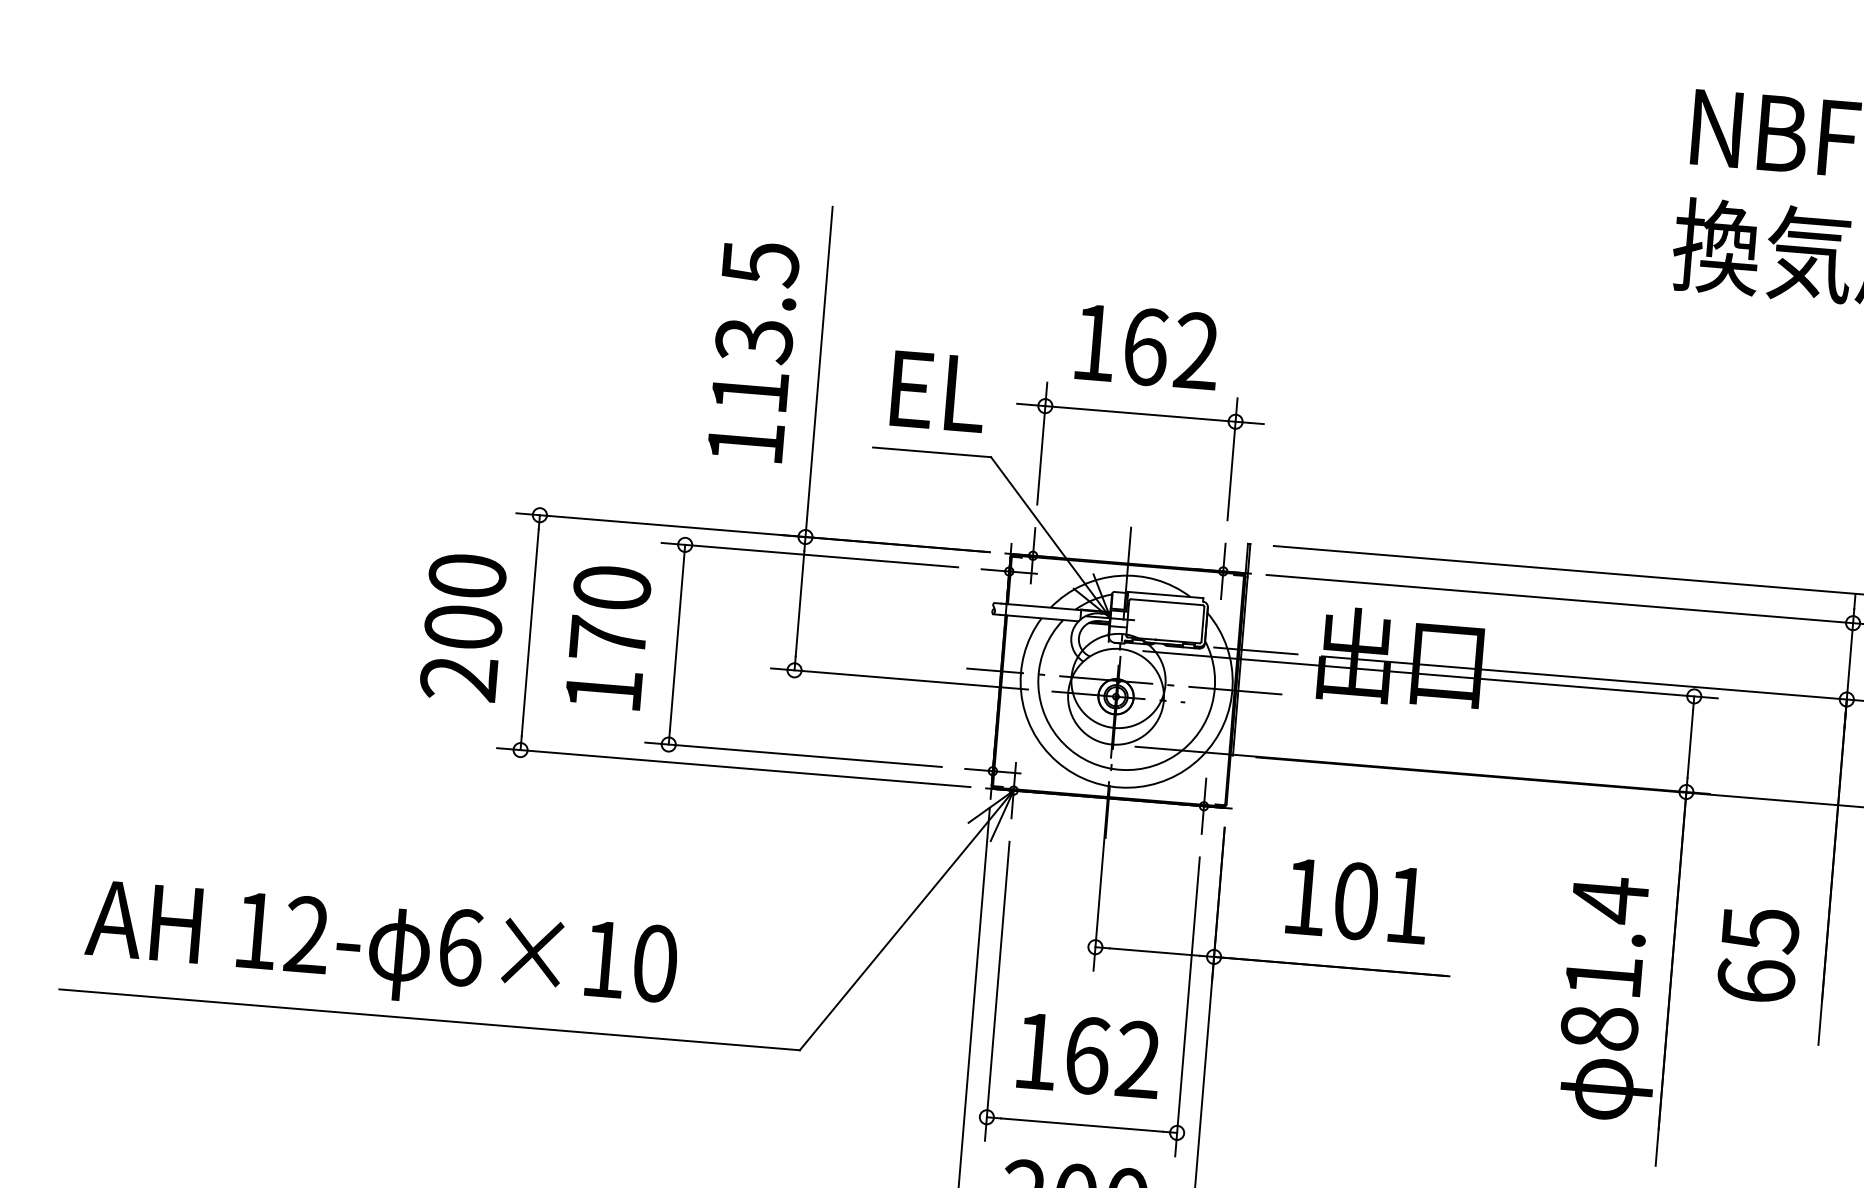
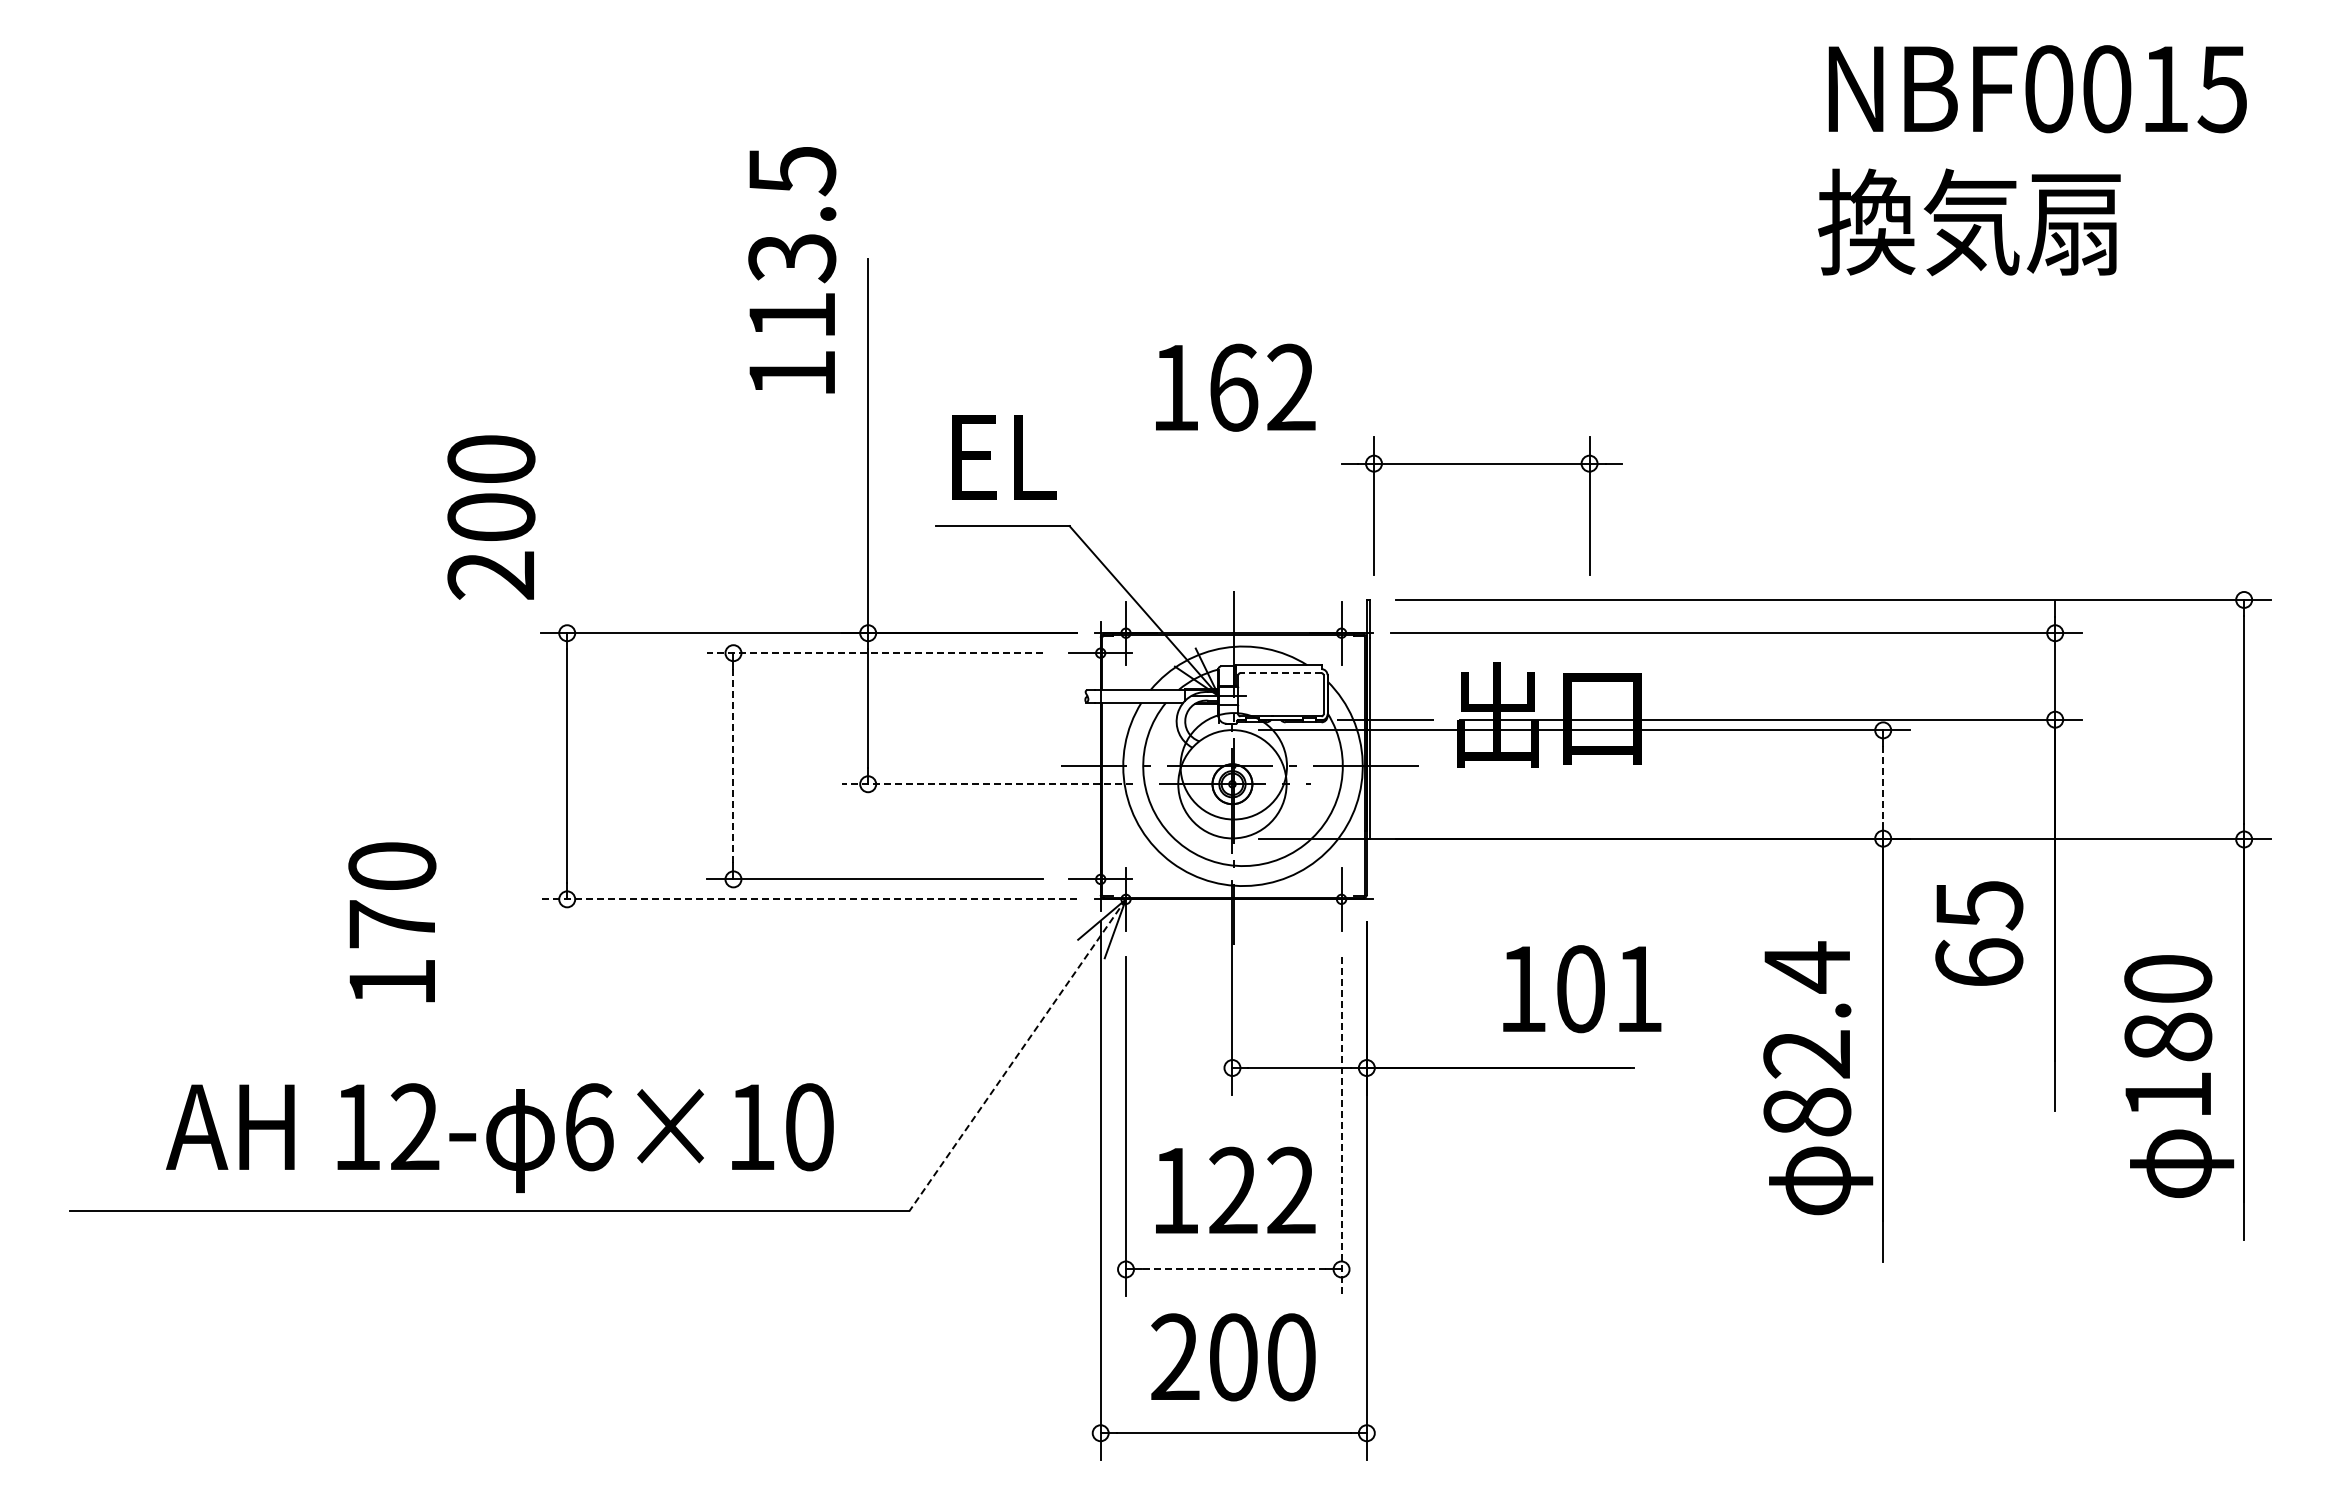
text: (753, 351) -> (792, 270), moved
part: (1140, 414) -> (1481, 464), moved
line: (809, 555) -> (874, 653), solid -> dashed
line: (1166, 602) -> (1280, 673), solid -> dashed
text: (463, 627) -> (491, 517), moved
text: (608, 637) -> (392, 922), moved
line: (676, 644) -> (733, 766), solid -> dashed
line: (899, 679) -> (987, 784), solid -> dashed
line: (1690, 745) -> (1883, 785), solid -> dashed
line: (733, 767) -> (808, 899), solid -> dashed
text: (1357, 901) -> (1582, 989), moved
line: (906, 920) -> (1017, 1055), solid -> dashed
text: (380, 950) -> (499, 1137), moved
text: (1758, 955) -> (1979, 933), moved
text: (1603, 976) -> (1806, 1054), 81.4 -> 82.4
line: (1187, 1007) -> (1341, 1127), solid -> dashed
text: (1087, 1055) -> (1233, 1190), 162 -> 122
line: (1081, 1125) -> (1233, 1269), solid -> dashed

